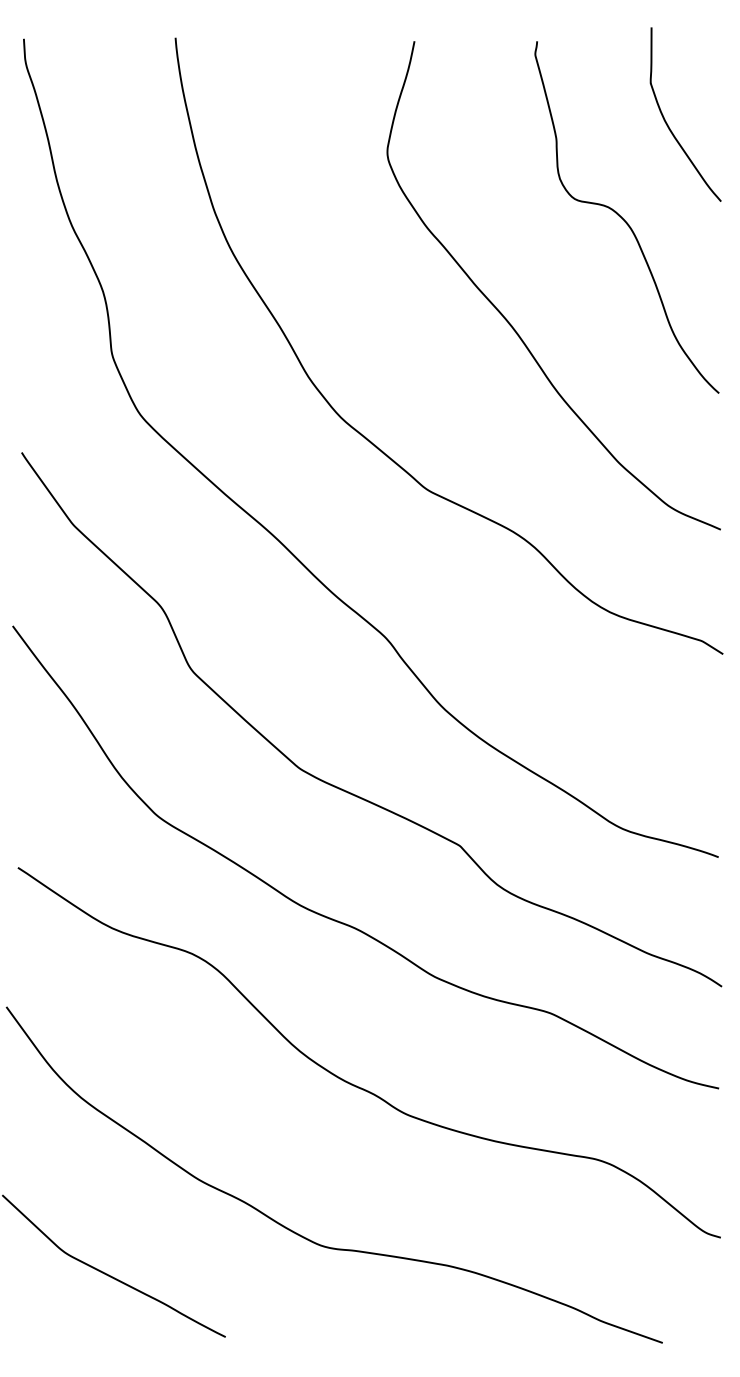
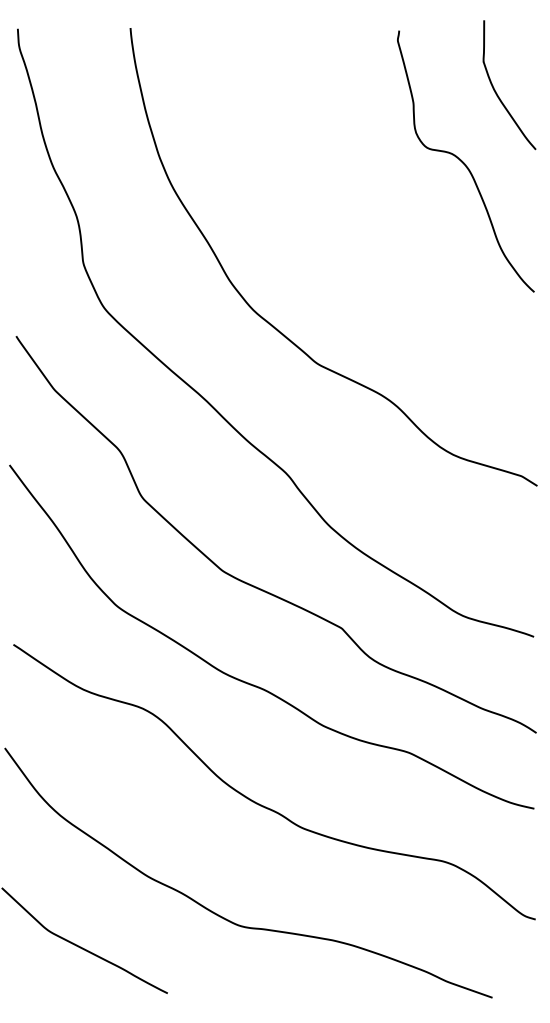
curve: (510, 322) -> (379, 239), removed

